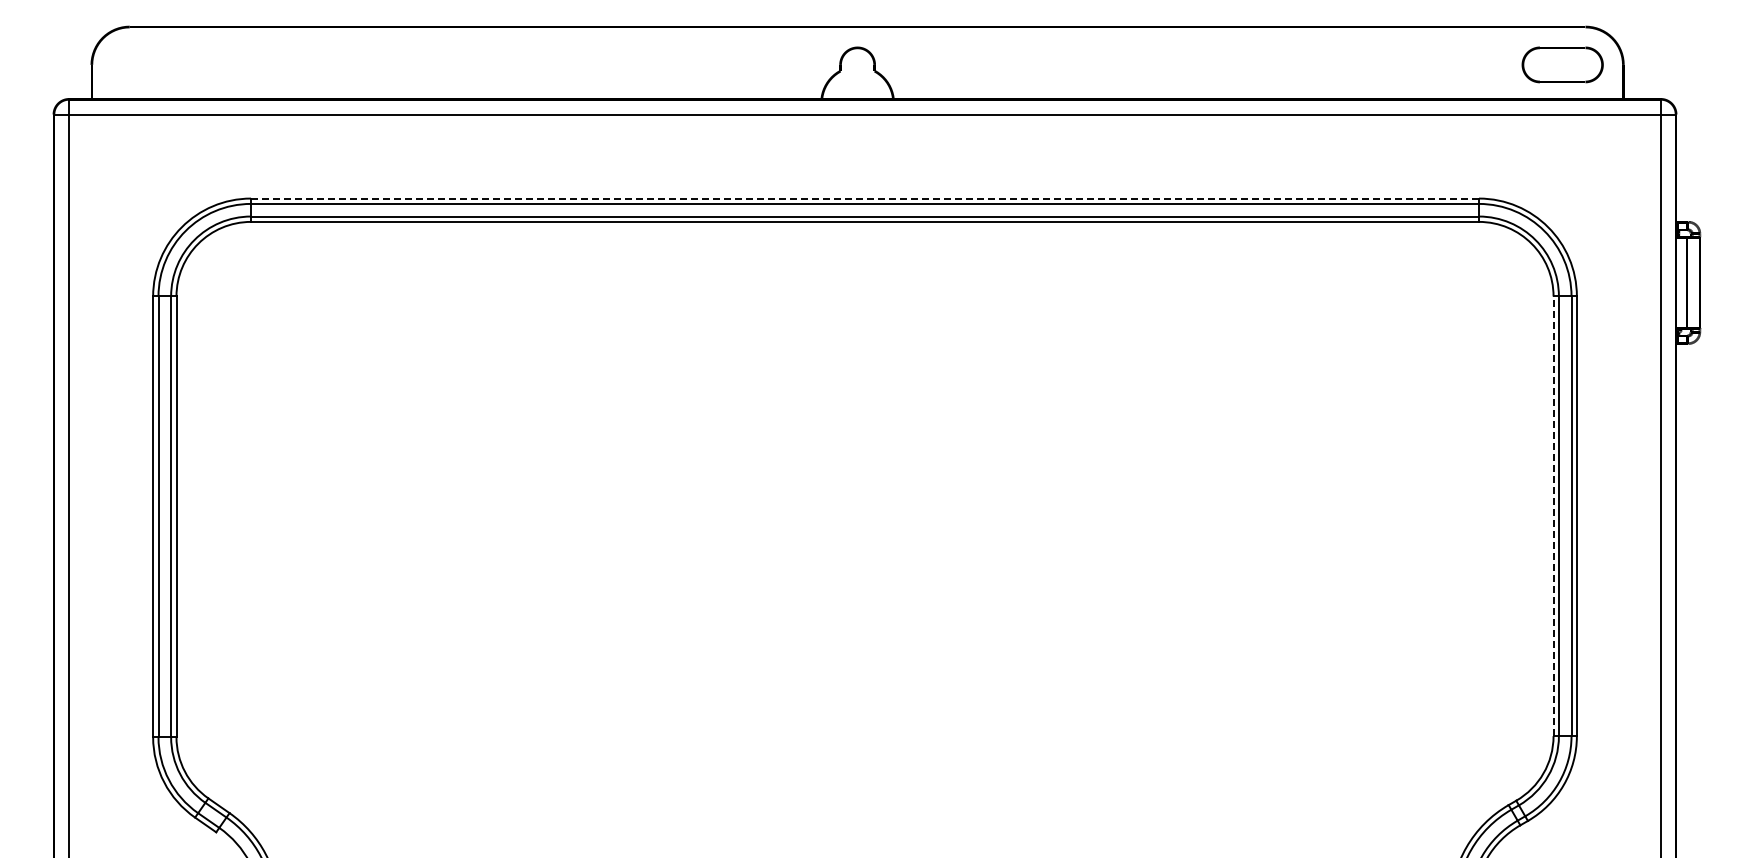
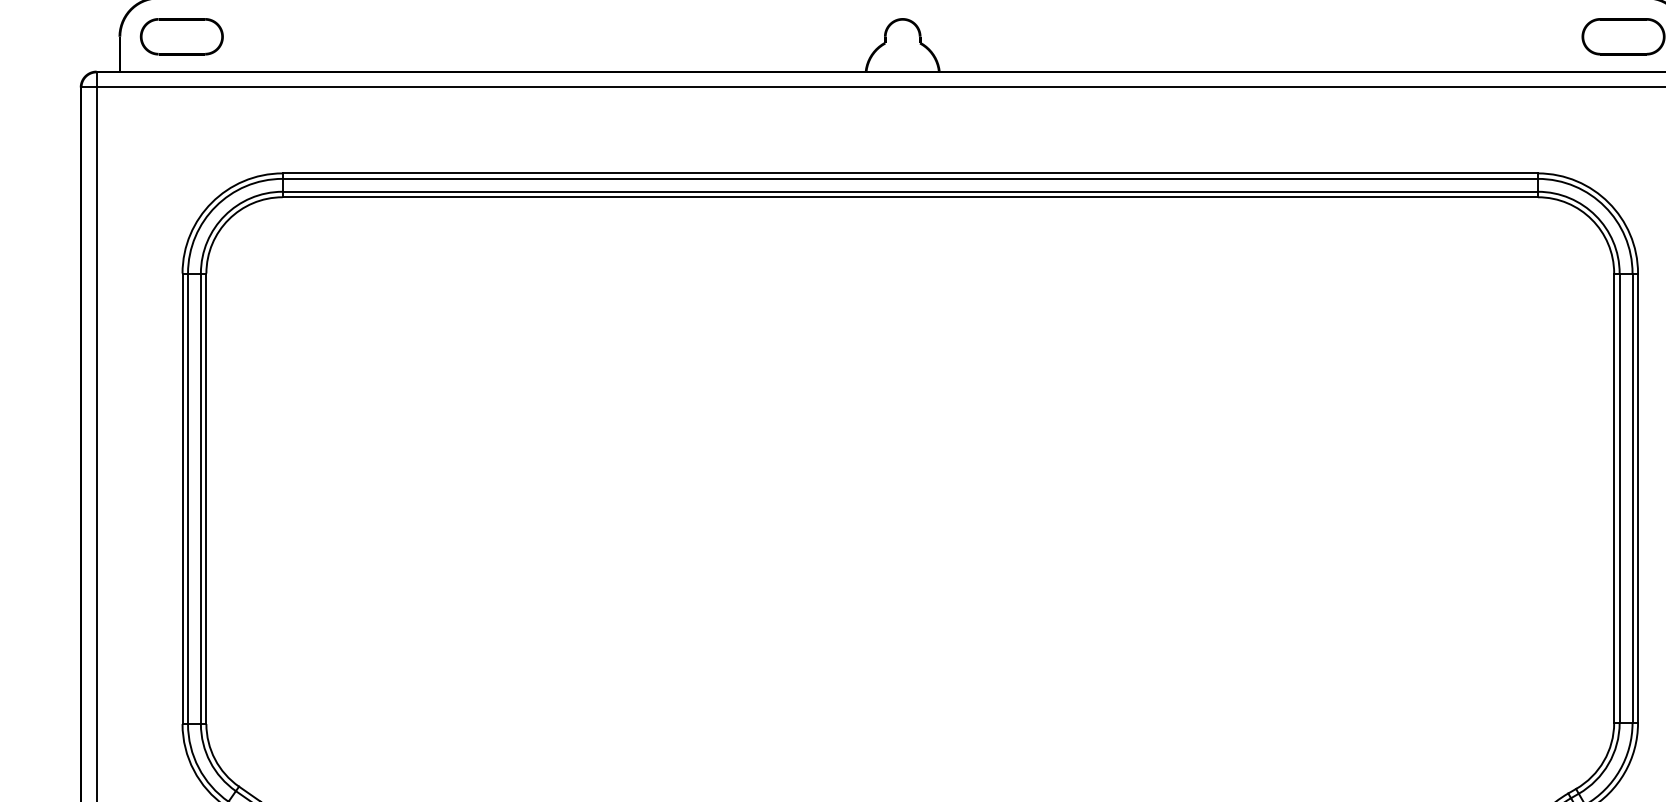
part: (152, 64) -> (181, 36), added
line: (865, 198) -> (910, 173), dashed -> solid
line: (1553, 516) -> (1614, 498), dashed -> solid

